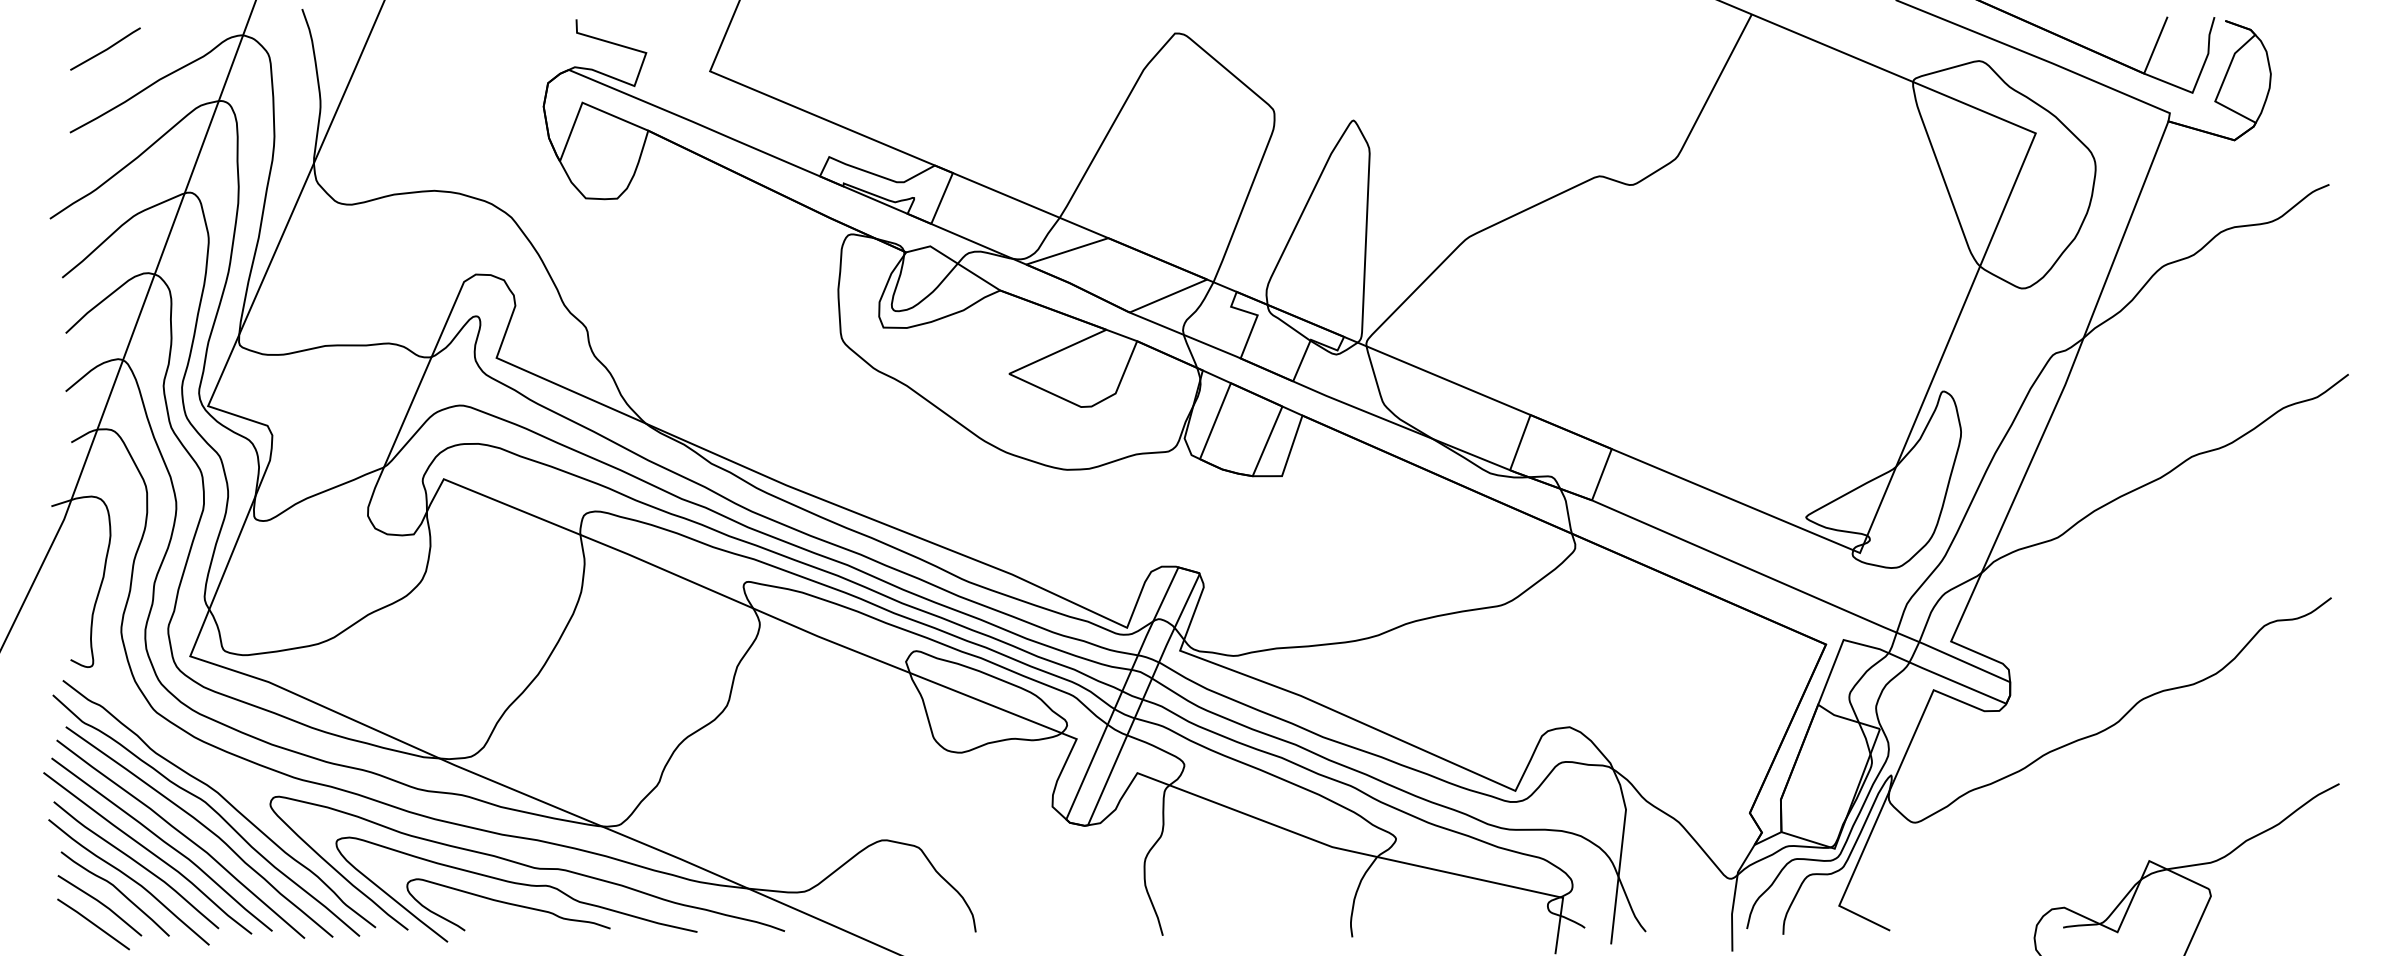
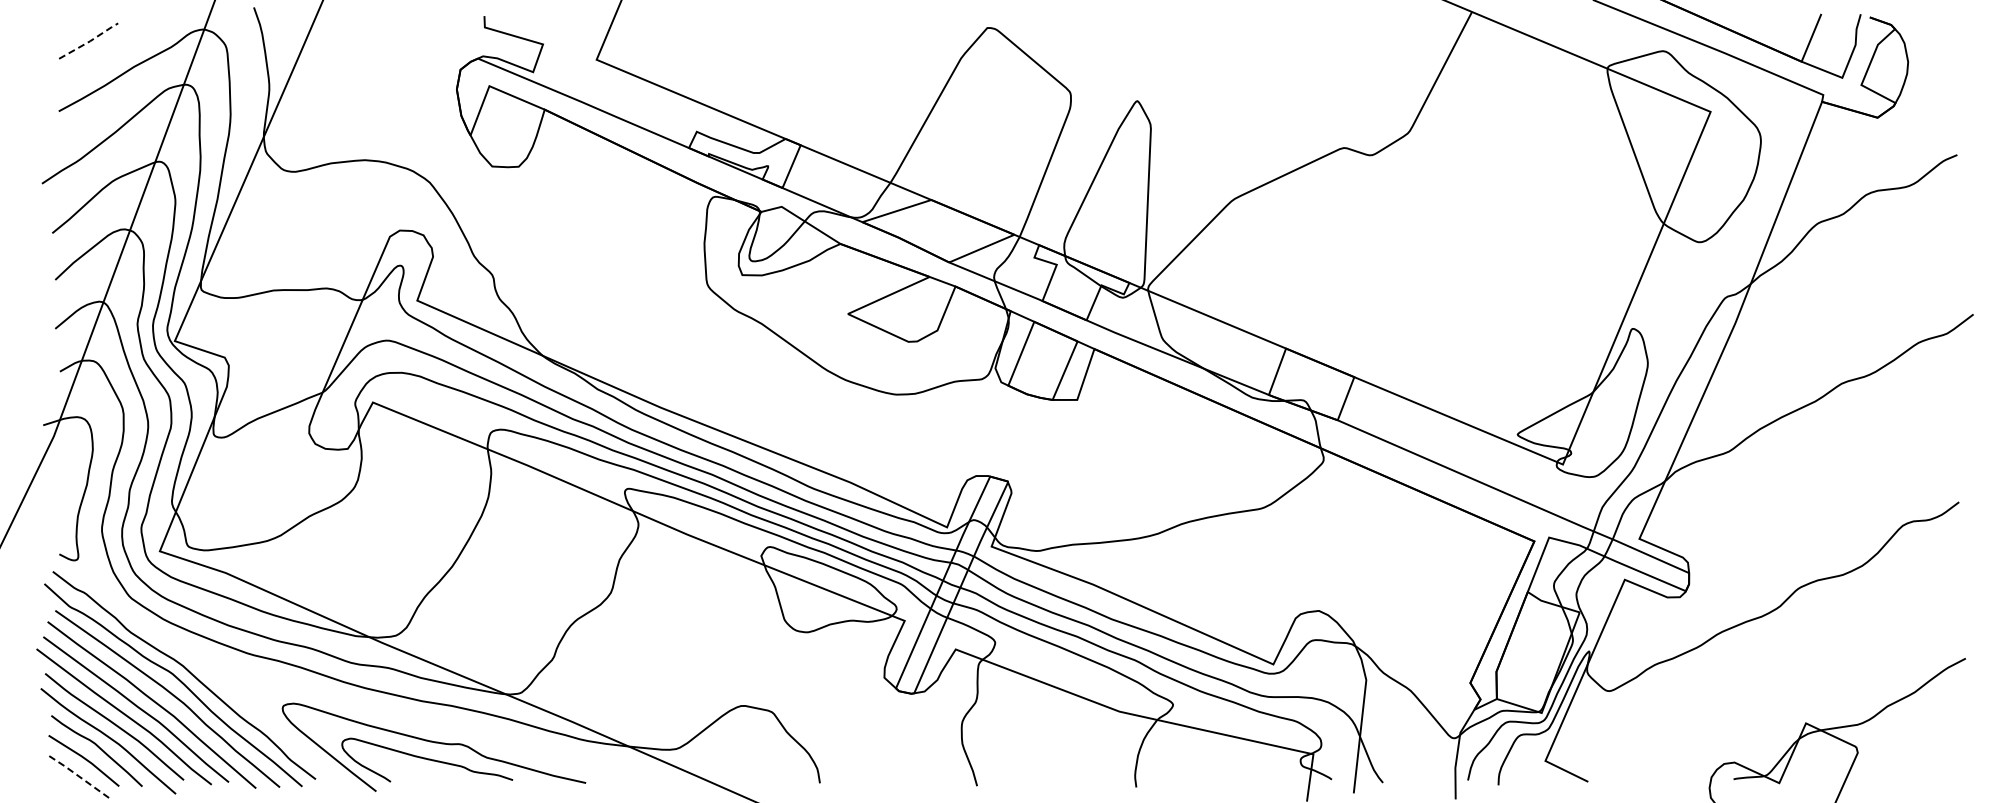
line: (107, 49) -> (90, 41), solid -> dashed
curve: (526, 864) -> (442, 726), removed
line: (93, 923) -> (78, 775), solid -> dashed

